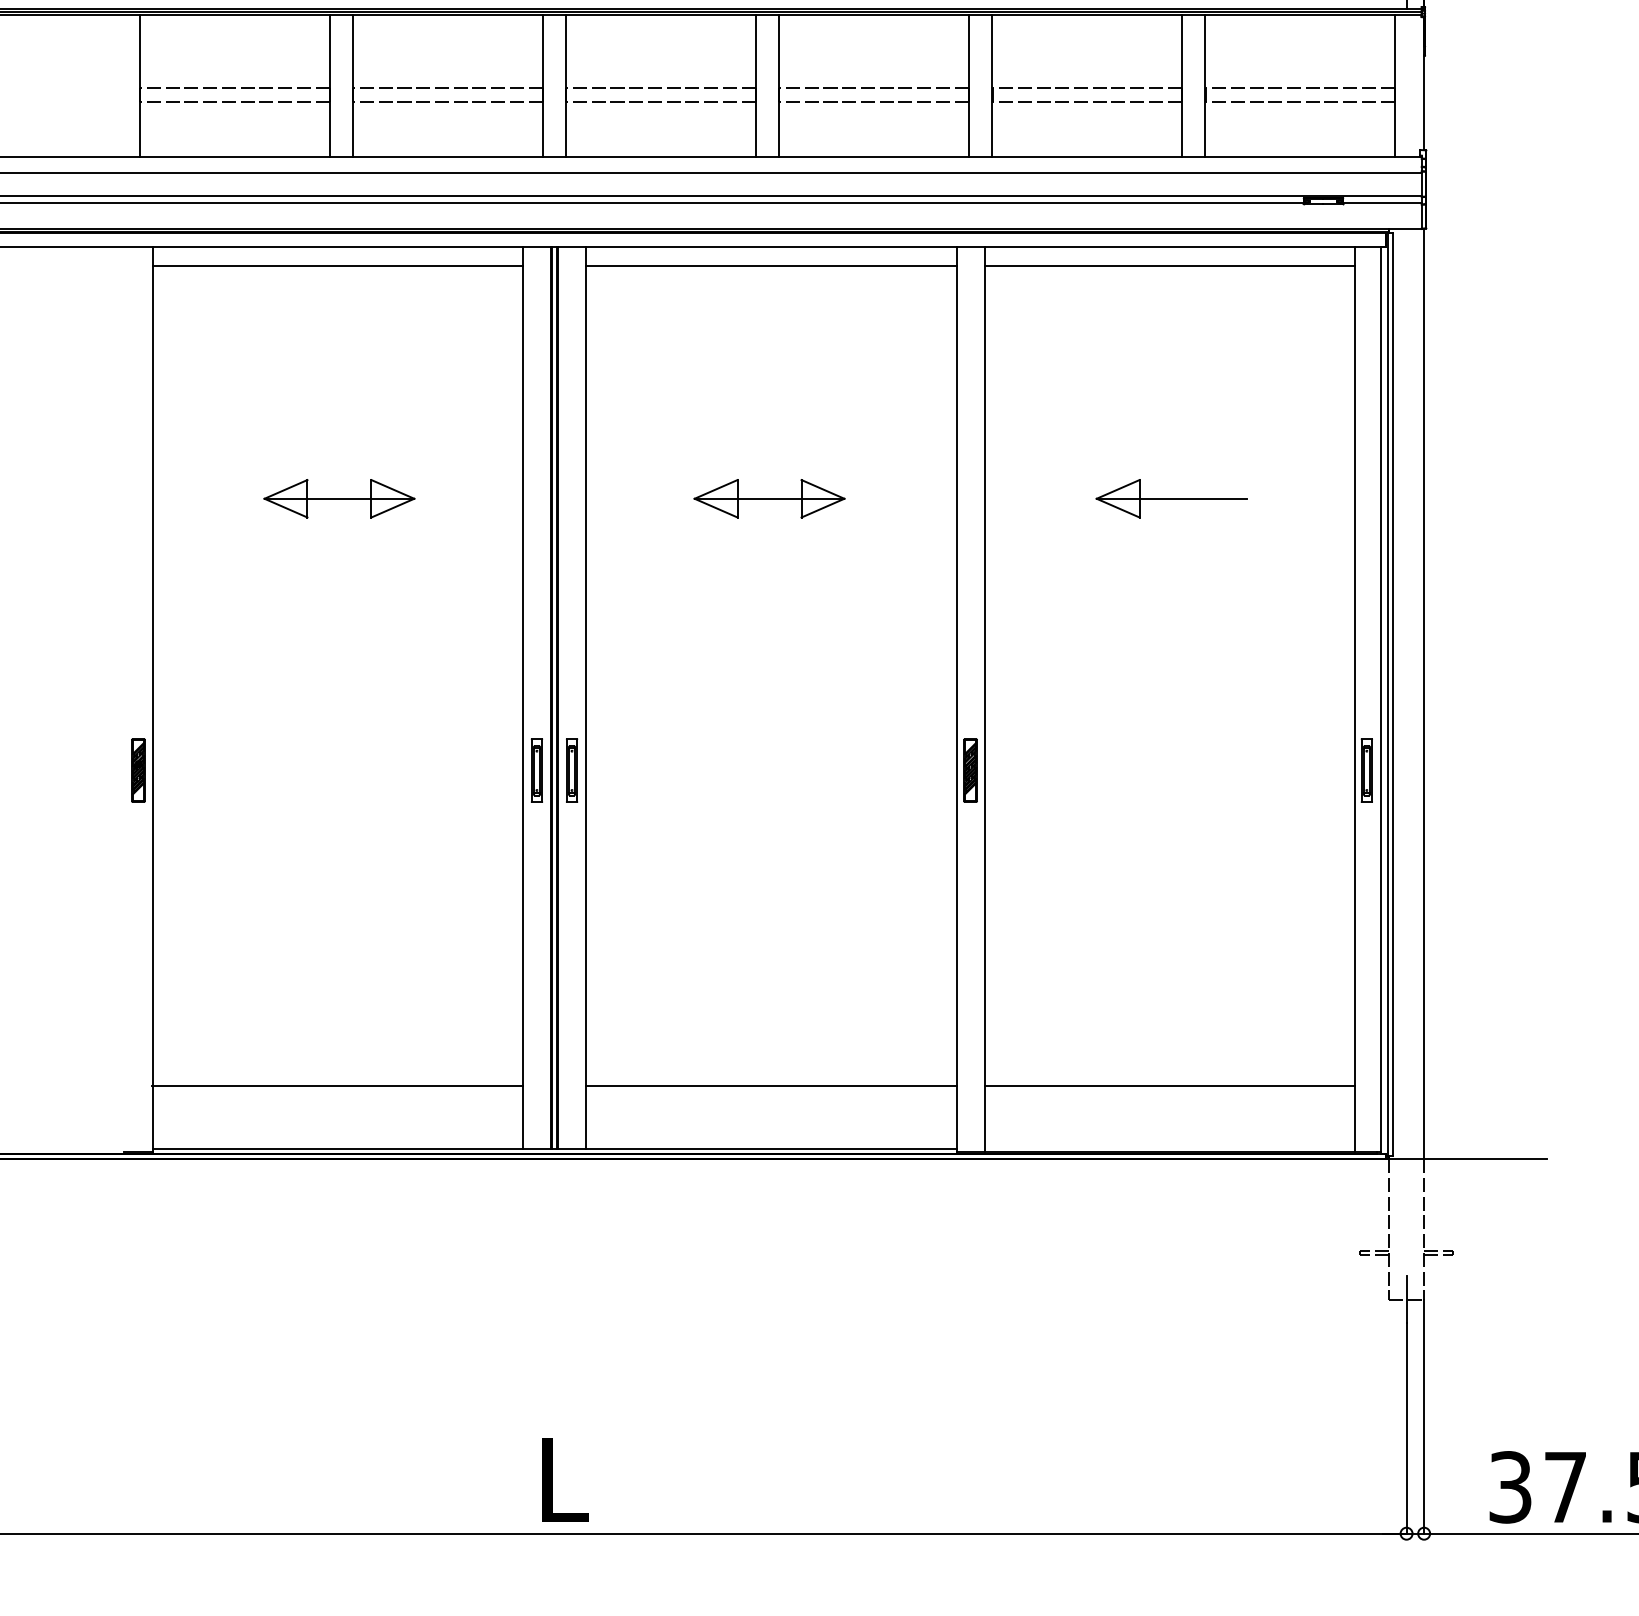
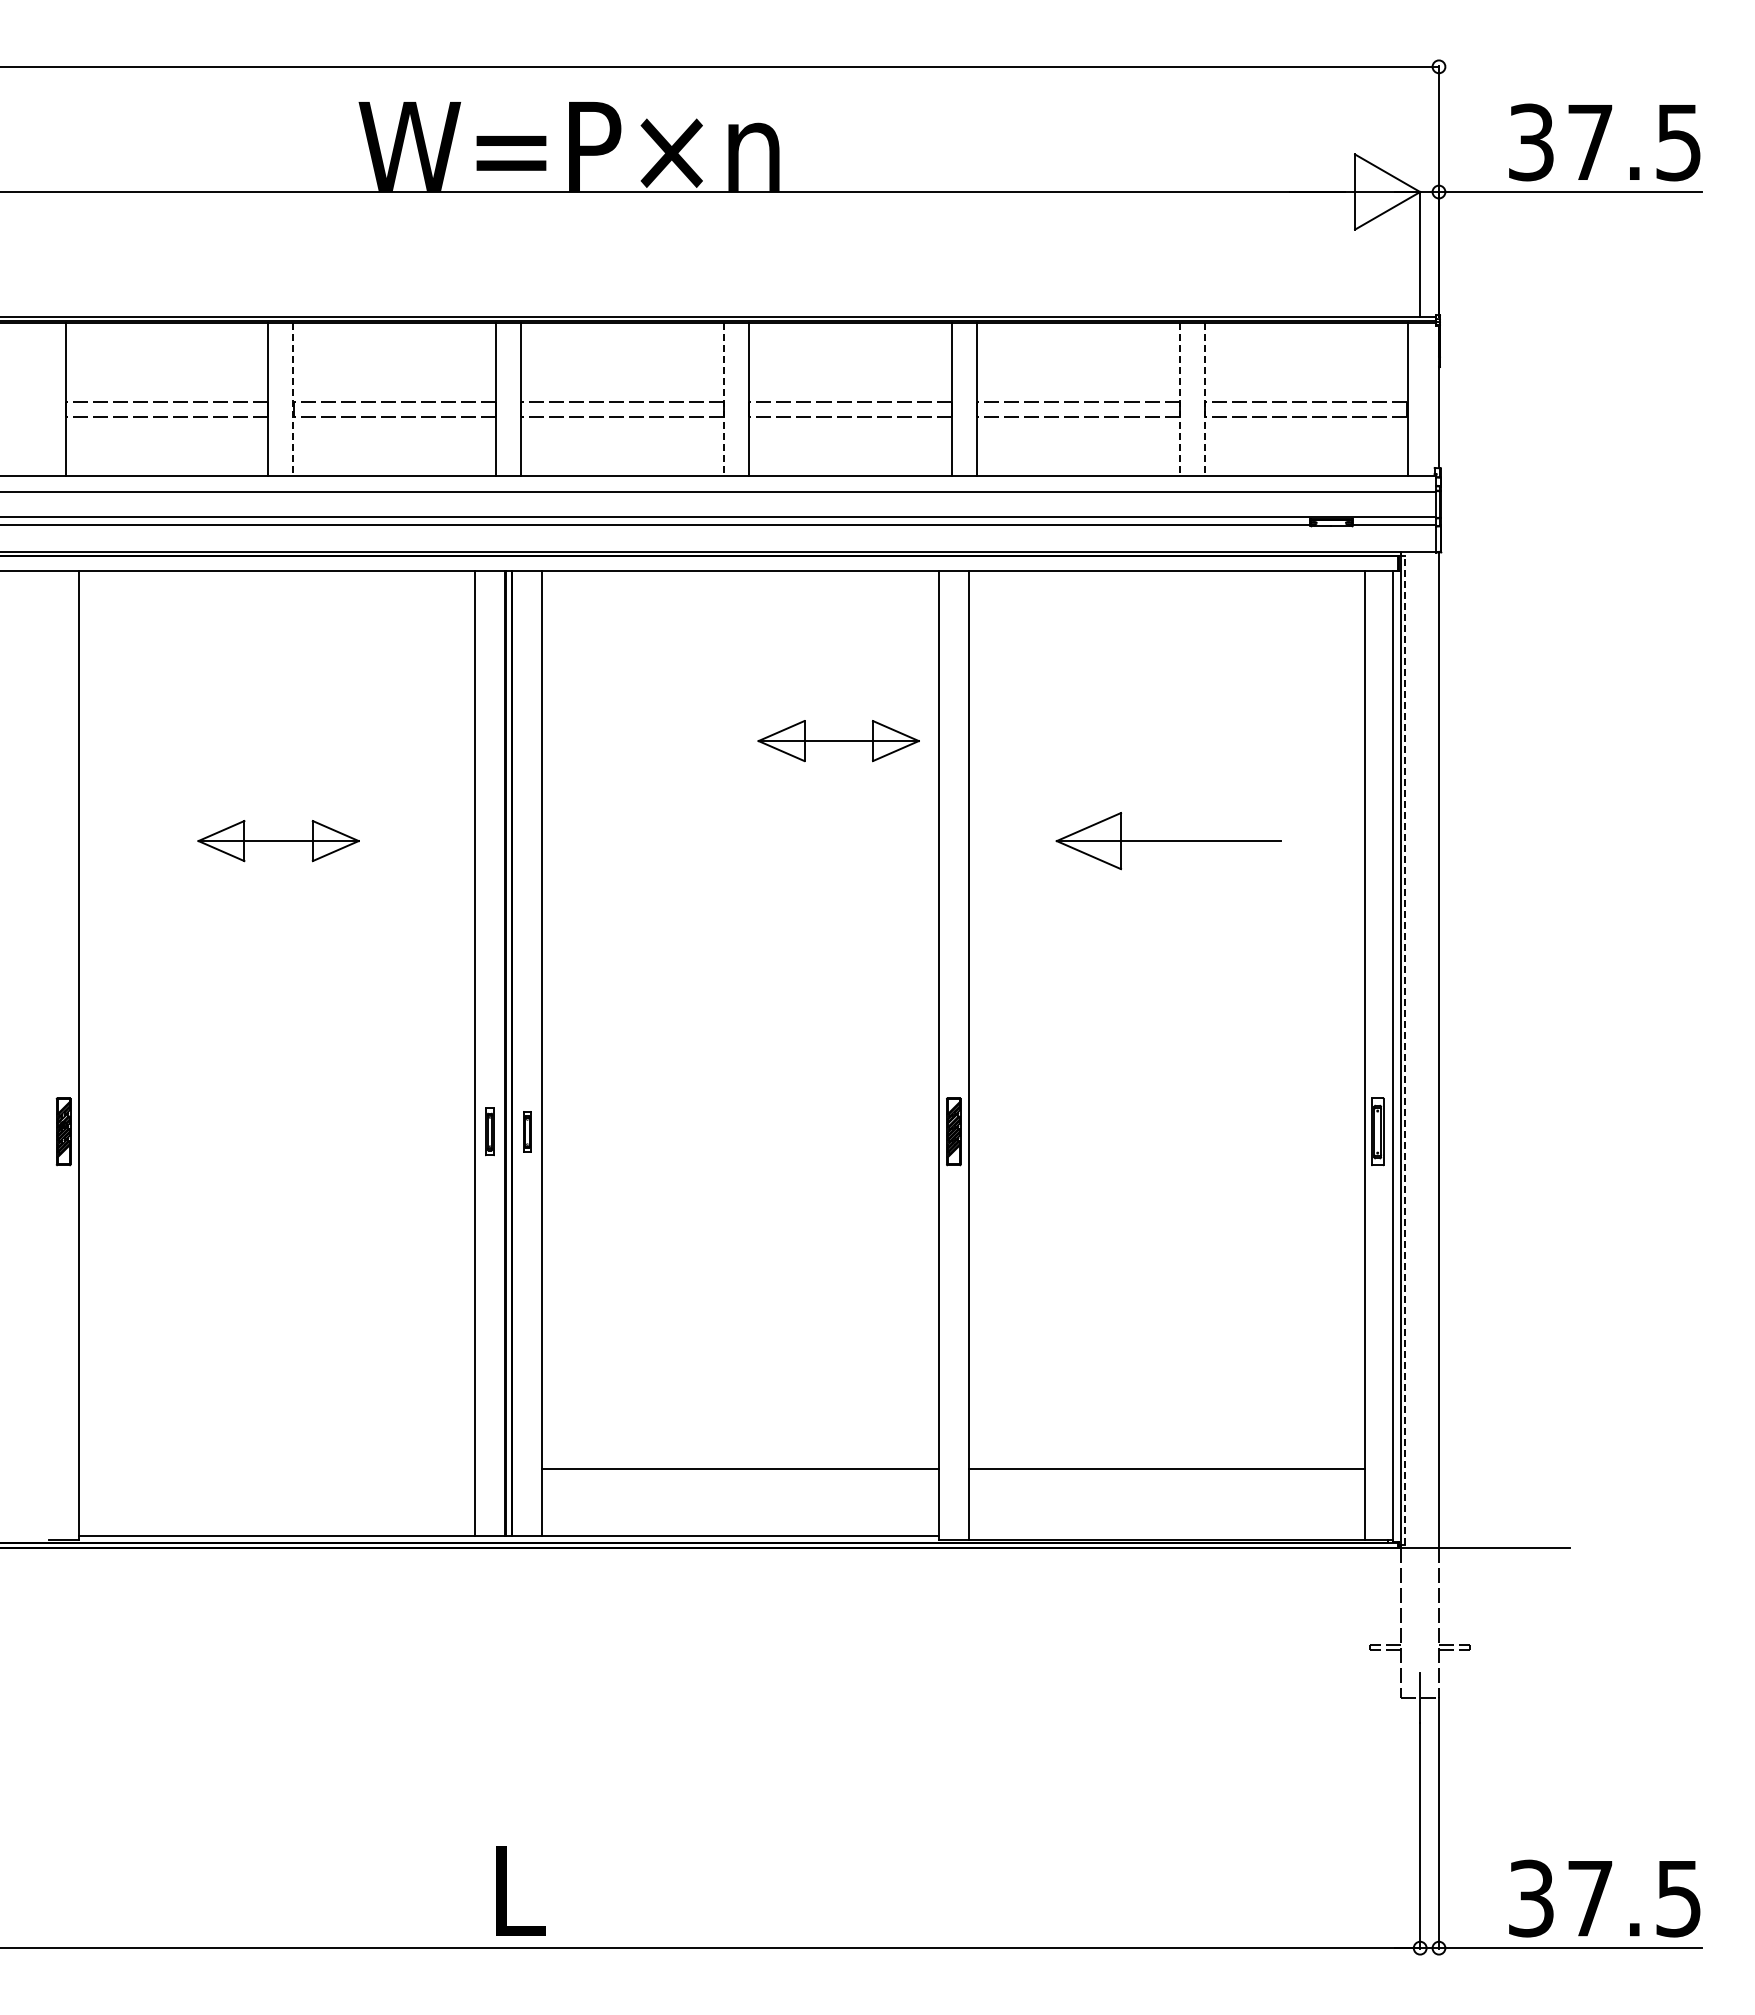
line: (353, 86) -> (293, 399), solid -> dashed
line: (756, 86) -> (724, 399), solid -> dashed
line: (1181, 86) -> (1179, 399), solid -> dashed
line: (1204, 86) -> (1204, 399), solid -> dashed
line: (337, 266) -> (276, 592), removed
line: (771, 266) -> (740, 592), removed
line: (1169, 266) -> (1166, 592), removed
part: (1171, 498) -> (1168, 840), size x1.4
part: (769, 499) -> (838, 741), moved
line: (1392, 693) -> (1405, 1049), solid -> dashed
part: (536, 770) -> (489, 1131), size x0.7
part: (572, 770) -> (527, 1131), size x0.6
line: (336, 1085) -> (275, 1468), removed

